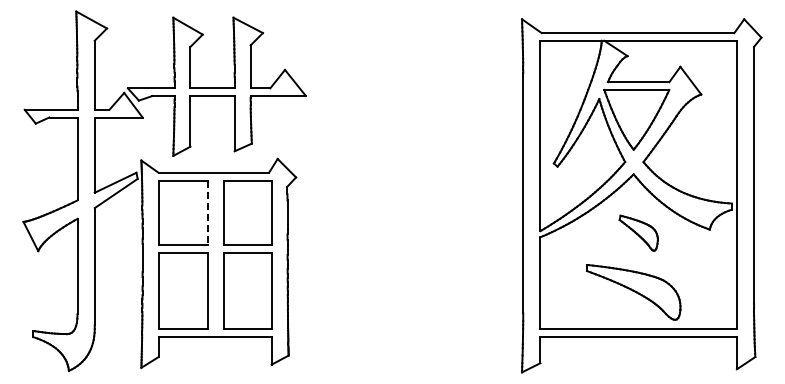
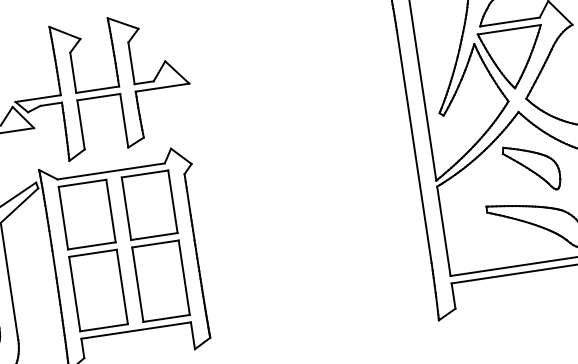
line: (207, 213) -> (110, 211), dashed -> solid
part: (638, 233) -> (531, 168), size x1.43

